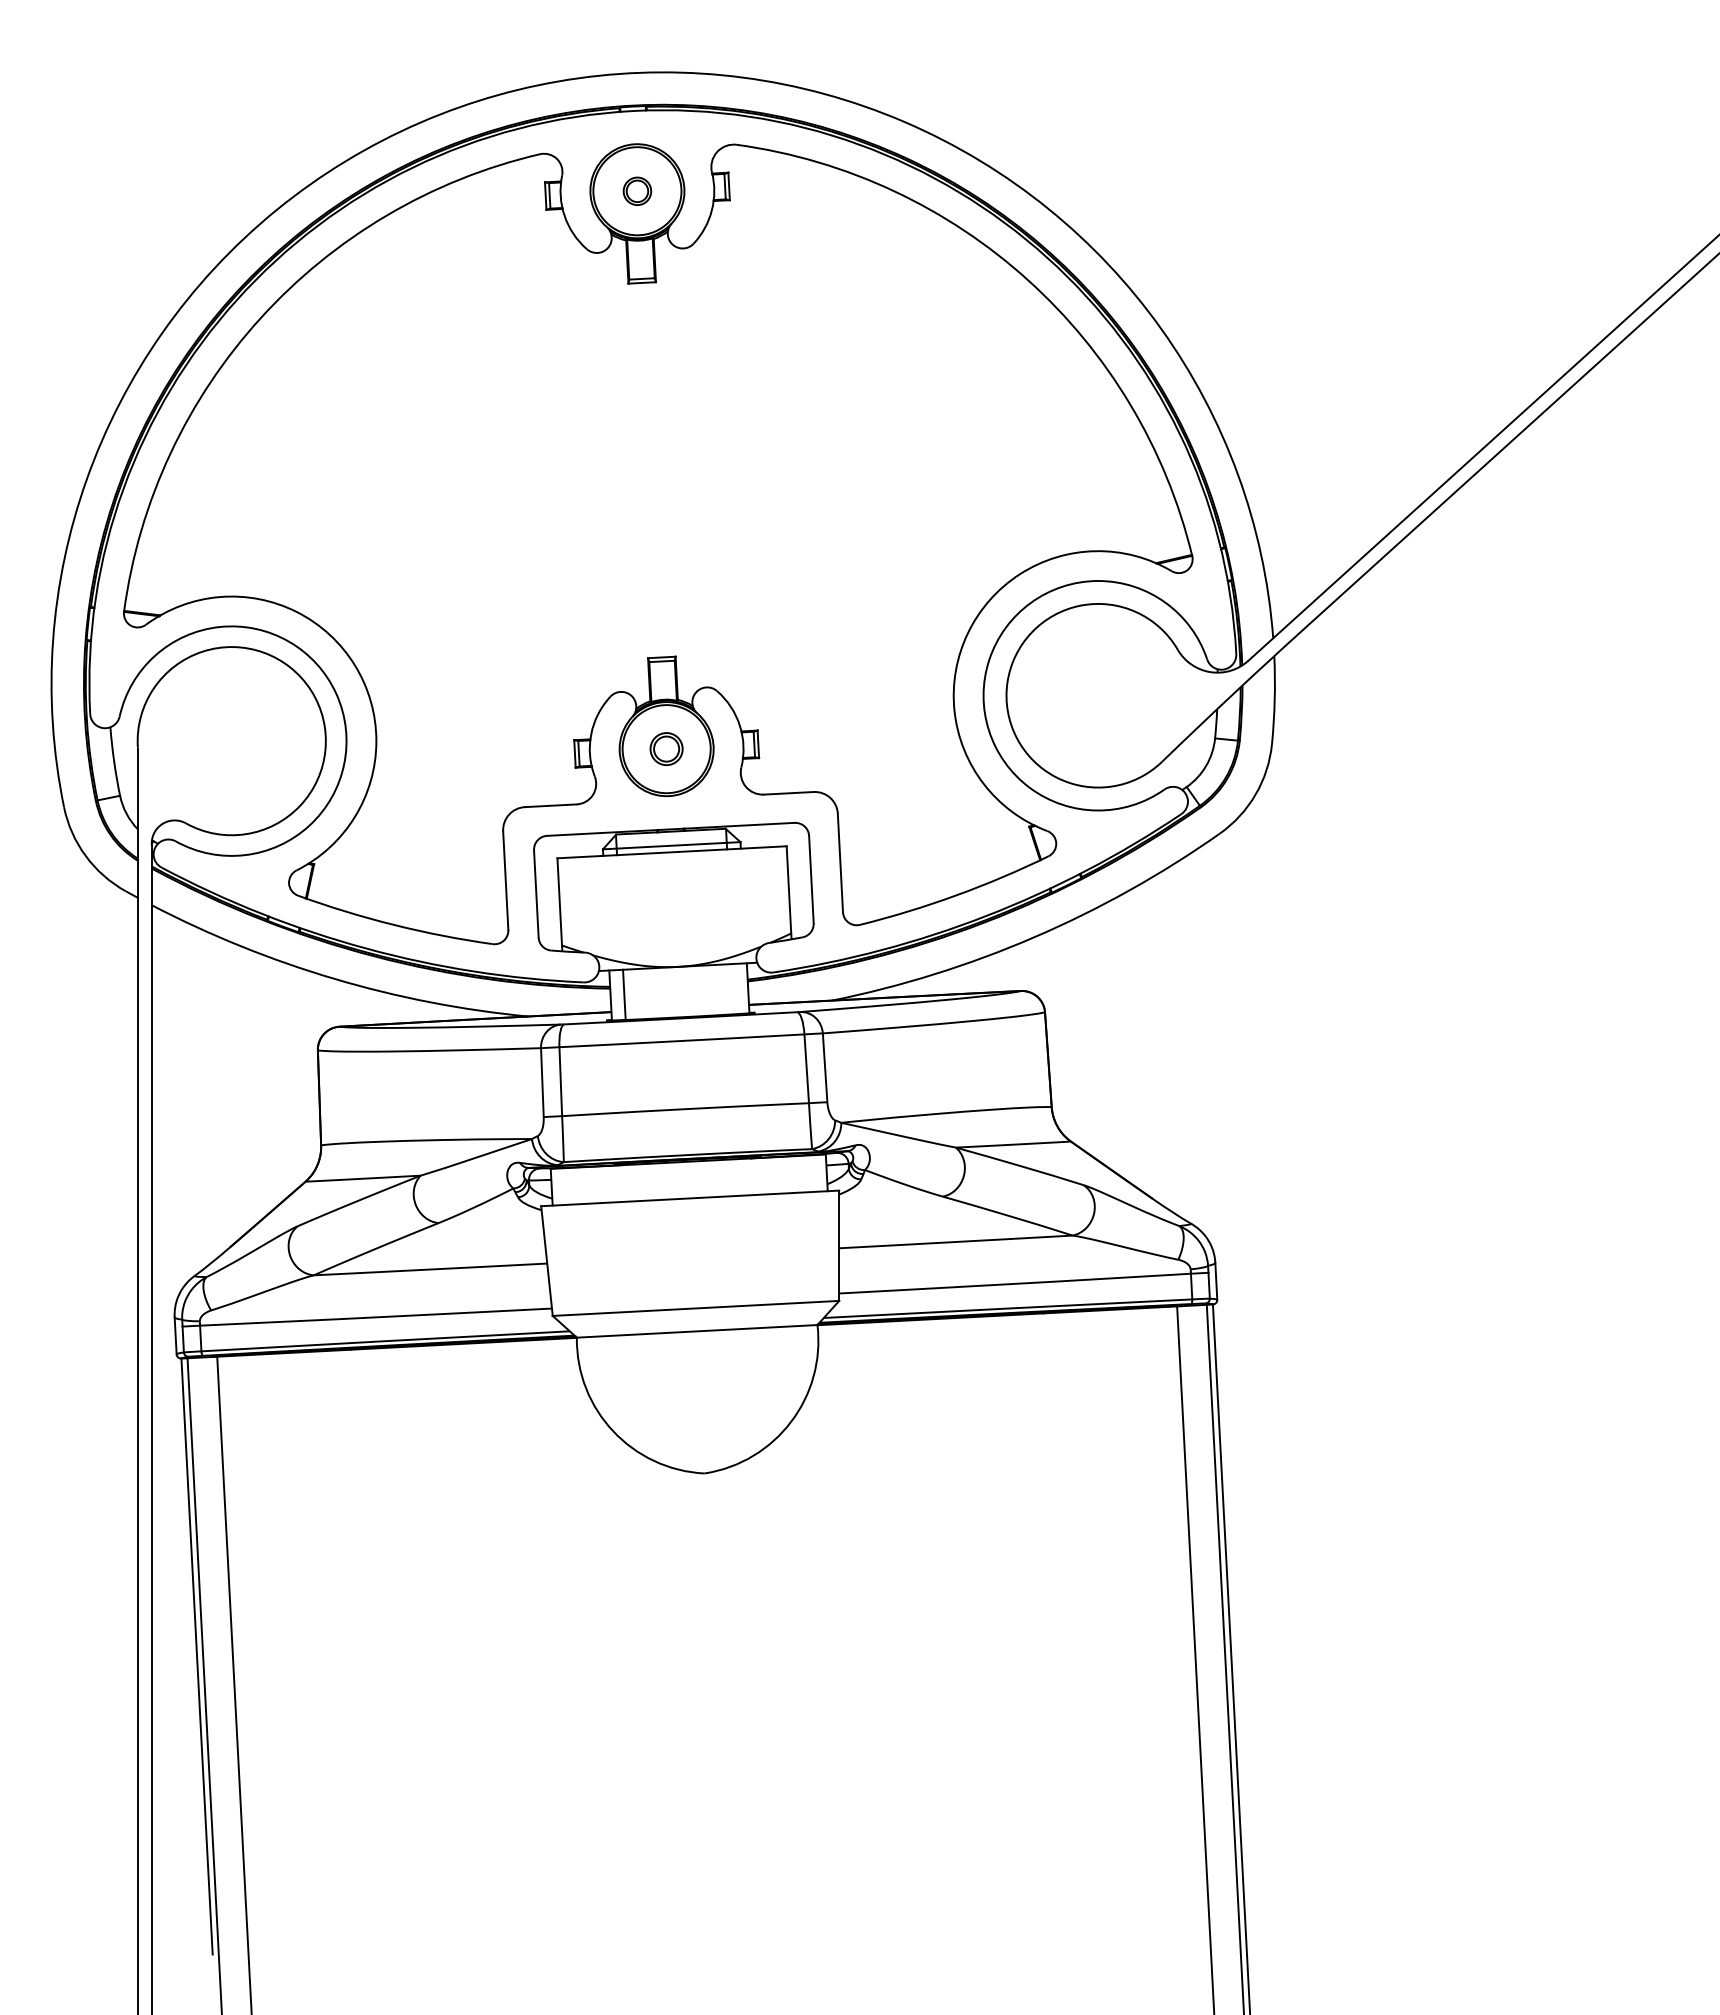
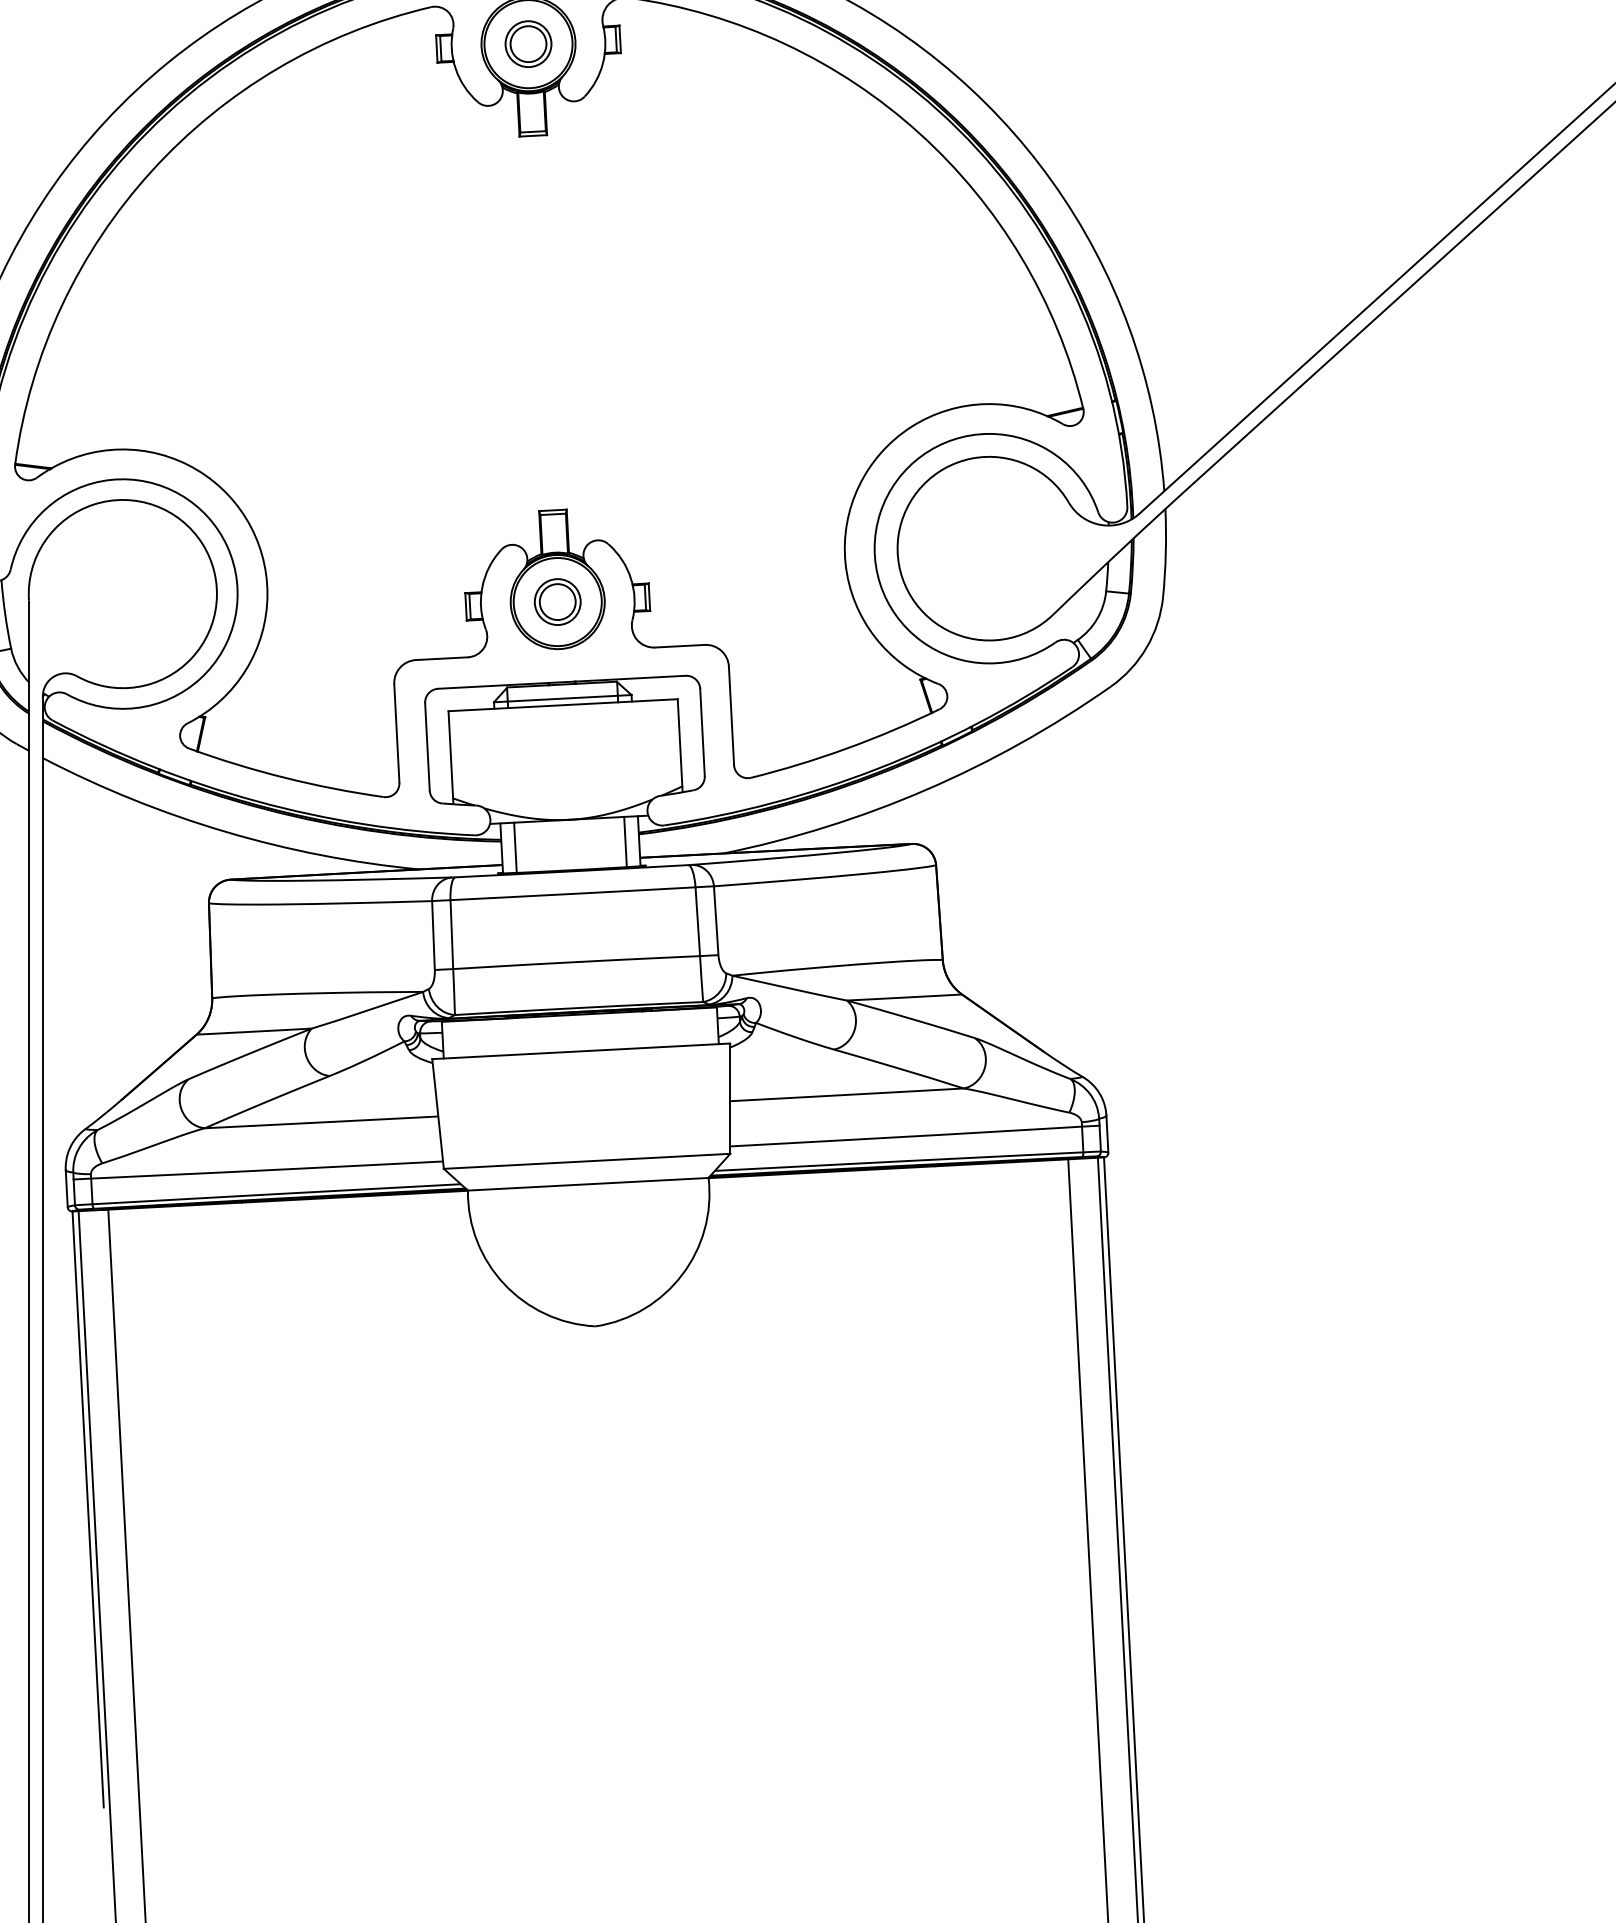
part: (637, 191) -> (528, 44), size x1.67
part: (666, 748) -> (557, 601), size x1.43
line: (734, 989) -> (625, 842), added

